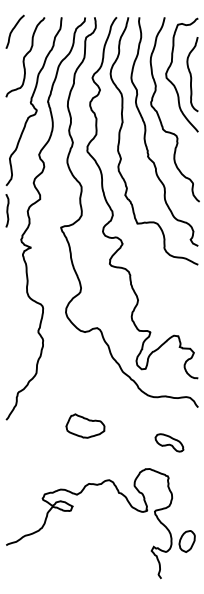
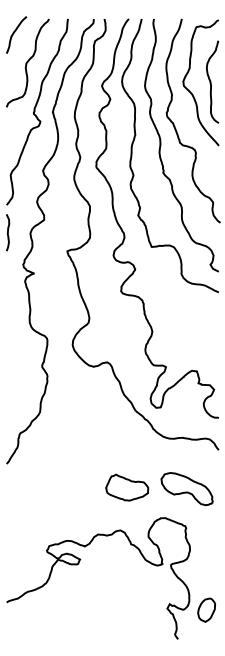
part: (85, 425) -> (127, 487), moved
part: (168, 443) -> (186, 489), size x1.67
part: (187, 540) -> (206, 609), moved

